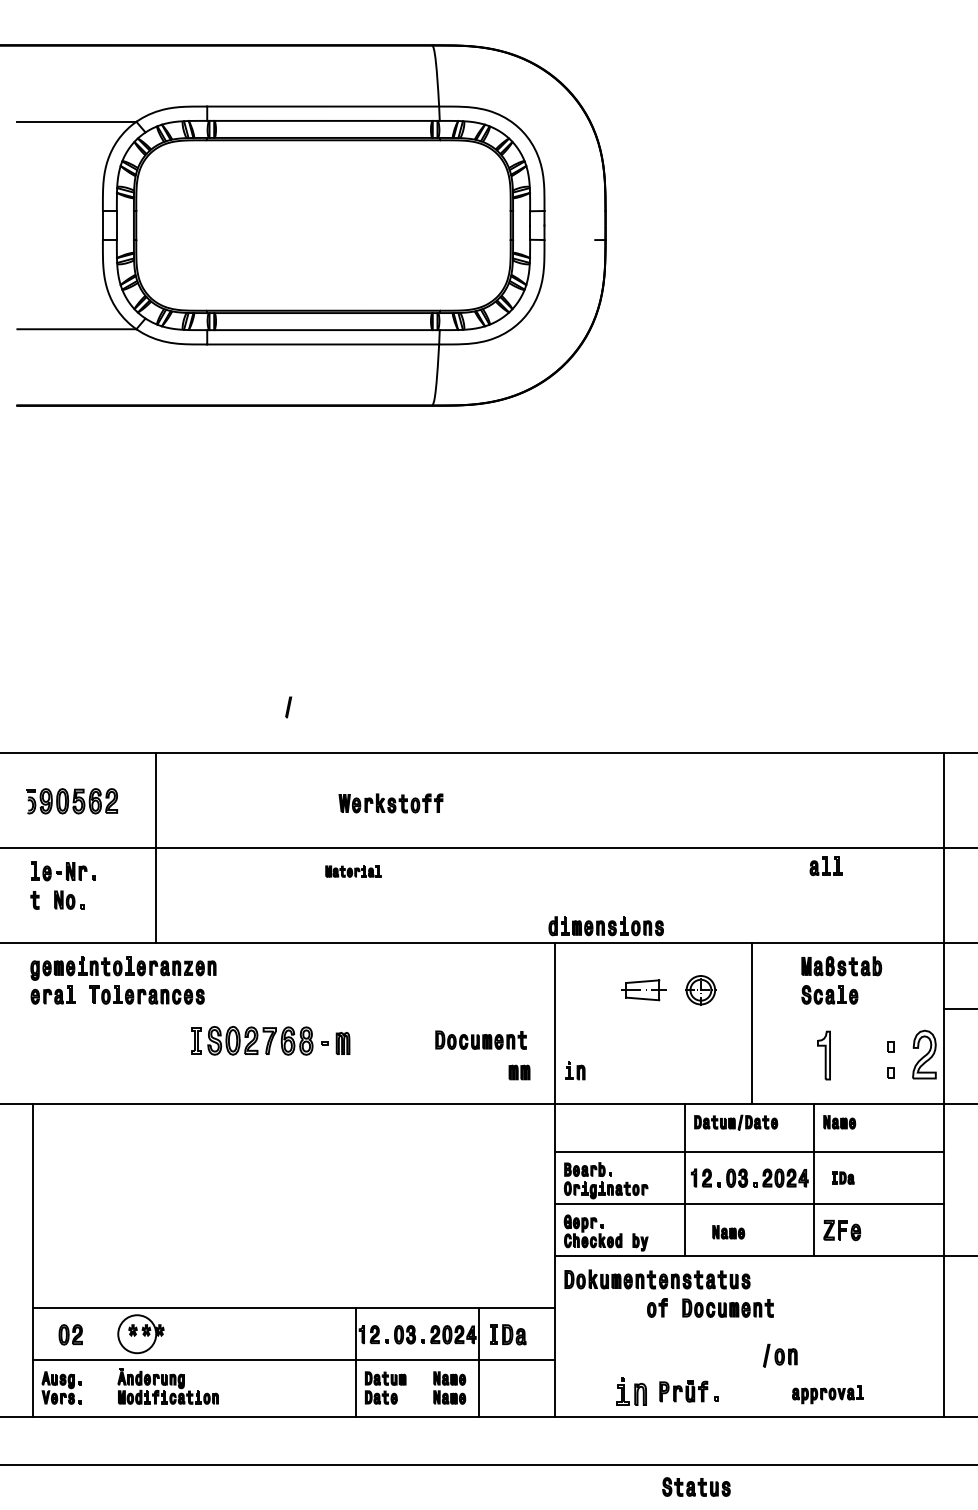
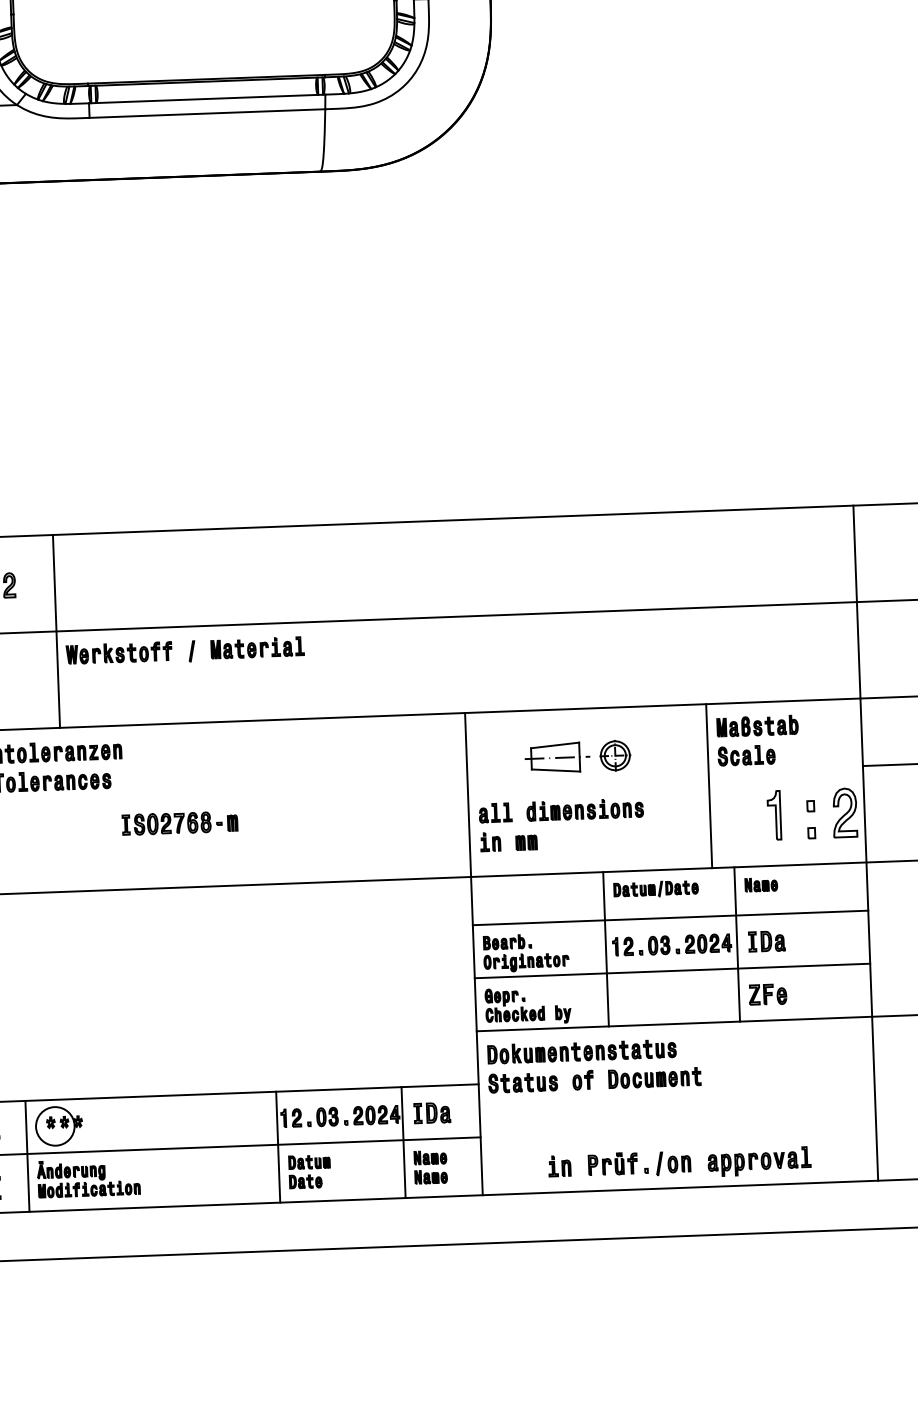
line: (288, 707) -> (191, 651), moved
part: (390, 803) -> (118, 653), moved
part: (825, 866) -> (494, 813), moved
part: (353, 871) -> (257, 648), size x1.67
part: (605, 926) -> (584, 810), moved
part: (643, 990) -> (557, 758), size x1.43
line: (751, 1023) -> (708, 786), moved
part: (480, 1039) -> (393, 814), removed
part: (270, 1040) -> (179, 822), size x0.71
part: (823, 1055) -> (773, 815), moved
part: (519, 1072) -> (526, 842), moved
part: (843, 1177) -> (767, 940), size x1.67
part: (728, 1232) -> (652, 1000), removed
part: (780, 1355) -> (673, 1163), moved
line: (108, 1362) -> (27, 1156), added
part: (449, 1387) -> (430, 1166), moved
part: (631, 1391) -> (559, 1166), size x0.71
part: (827, 1394) -> (759, 1161), size x1.43
part: (696, 1486) -> (523, 1082), moved

